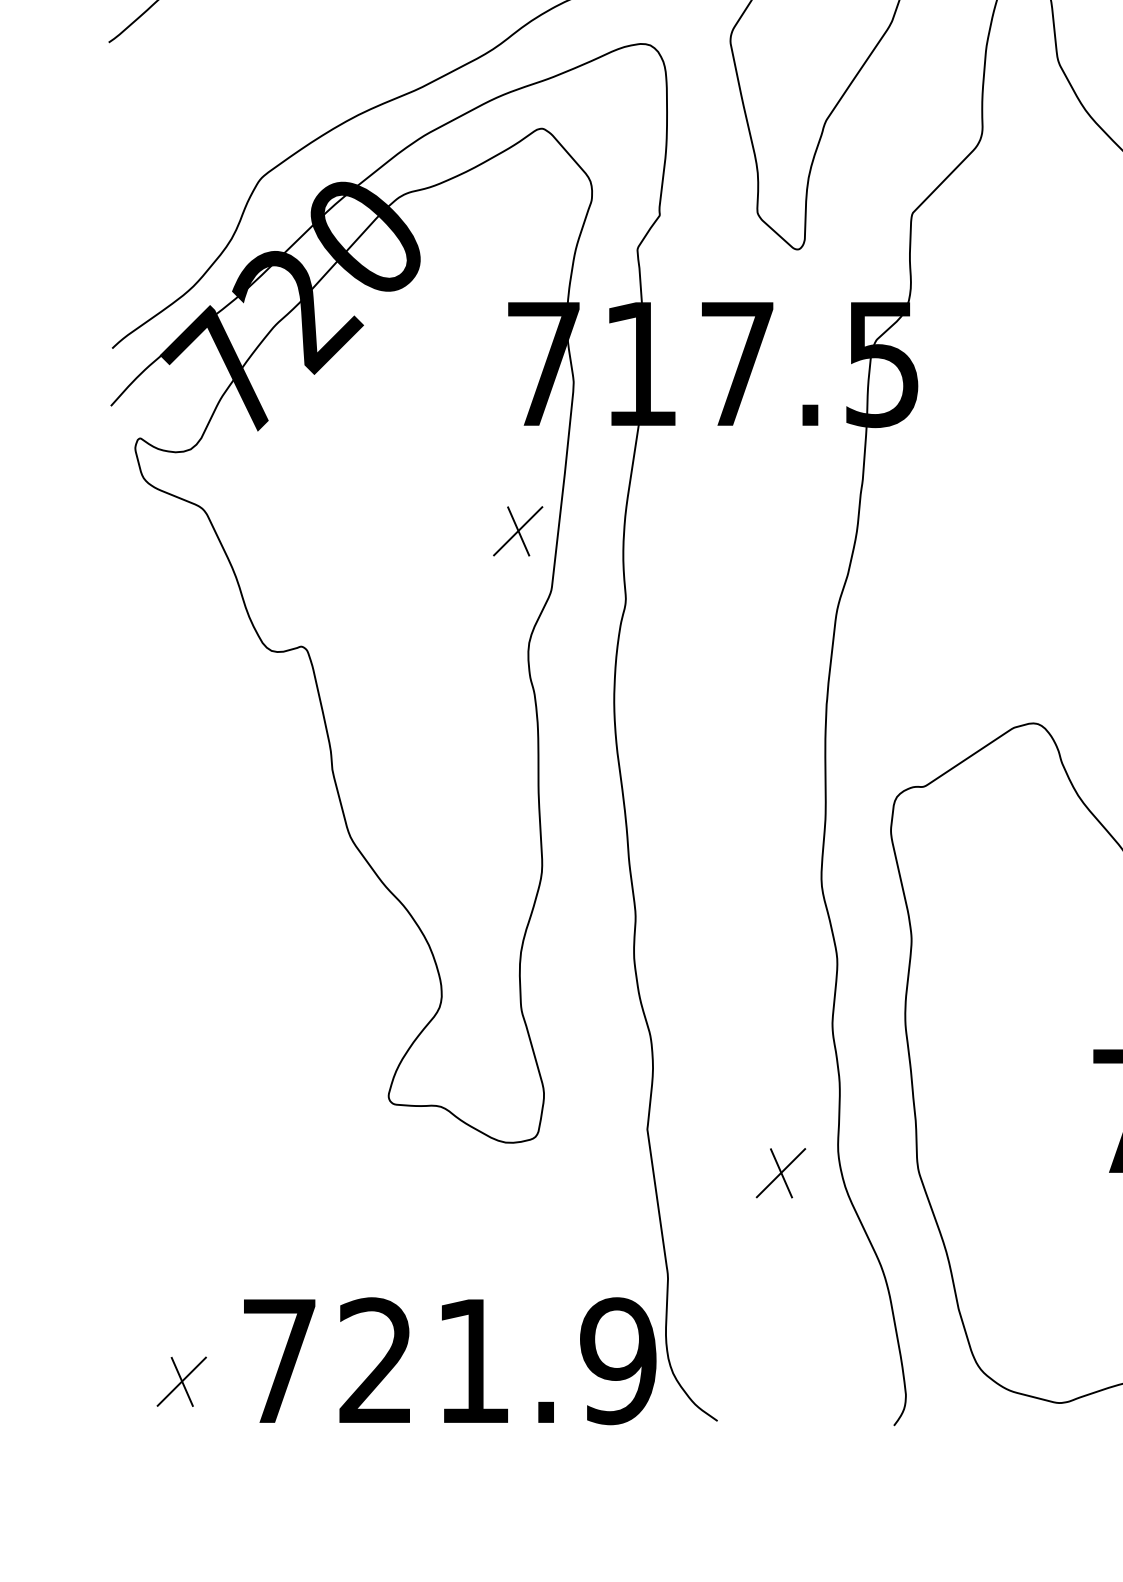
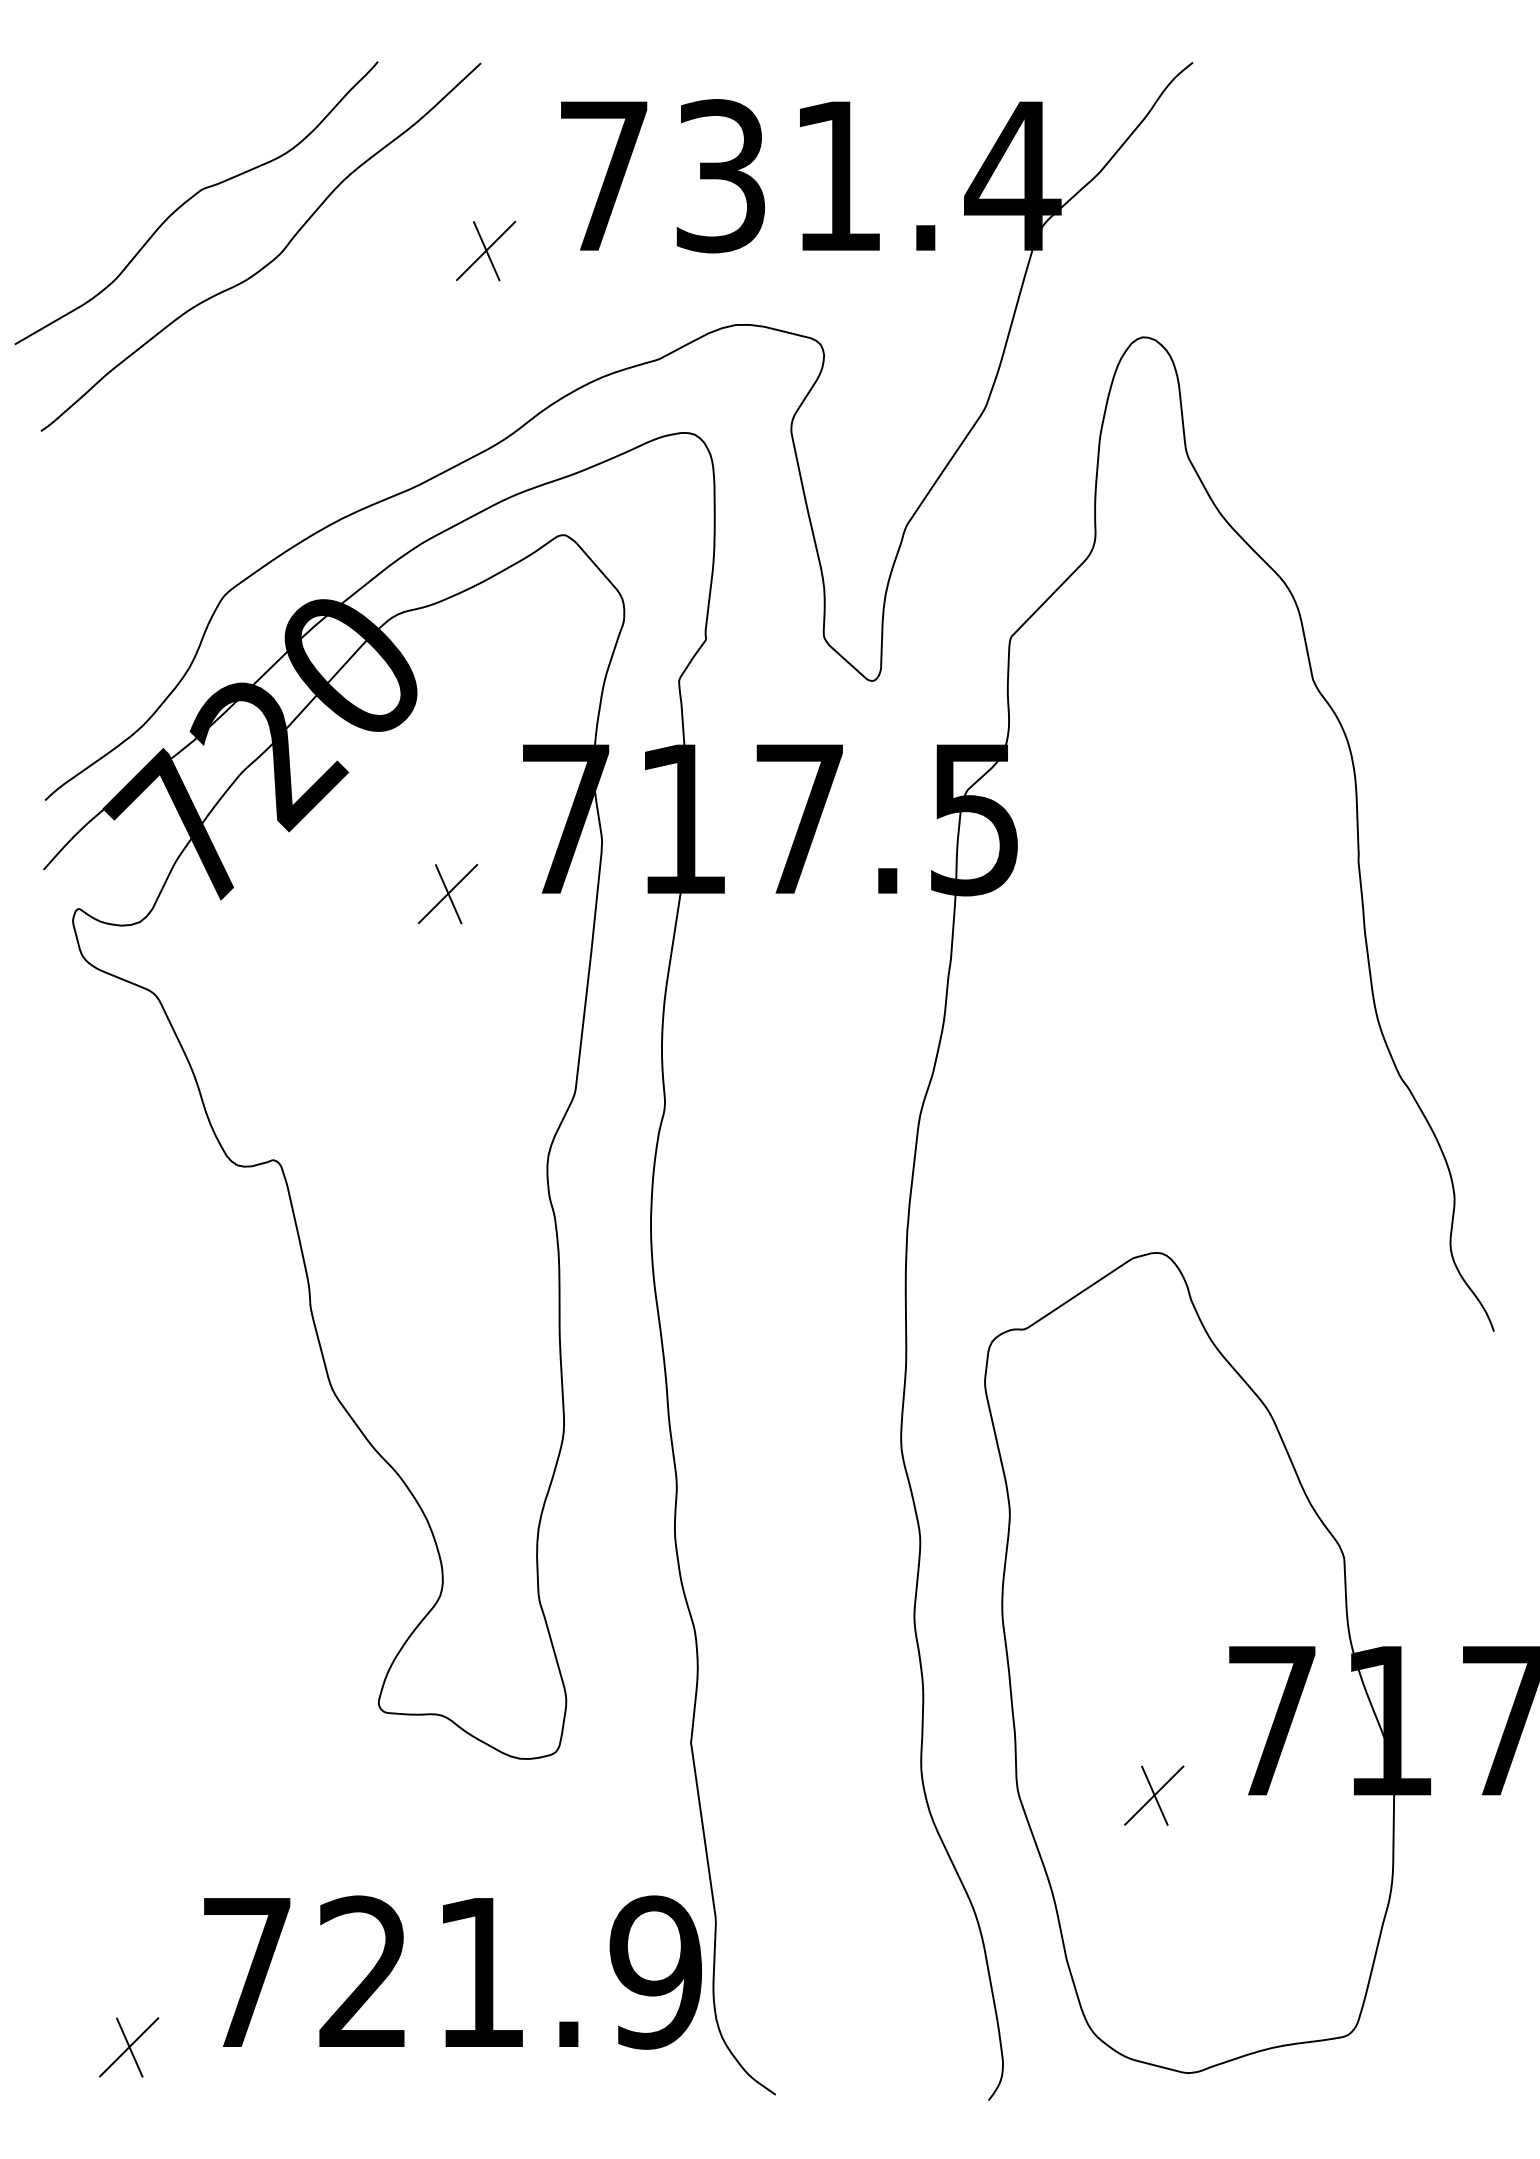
part: (518, 530) -> (448, 893), moved
part: (781, 1173) -> (1154, 1795), moved
text: (449, 1361) -> (452, 1972), moved

